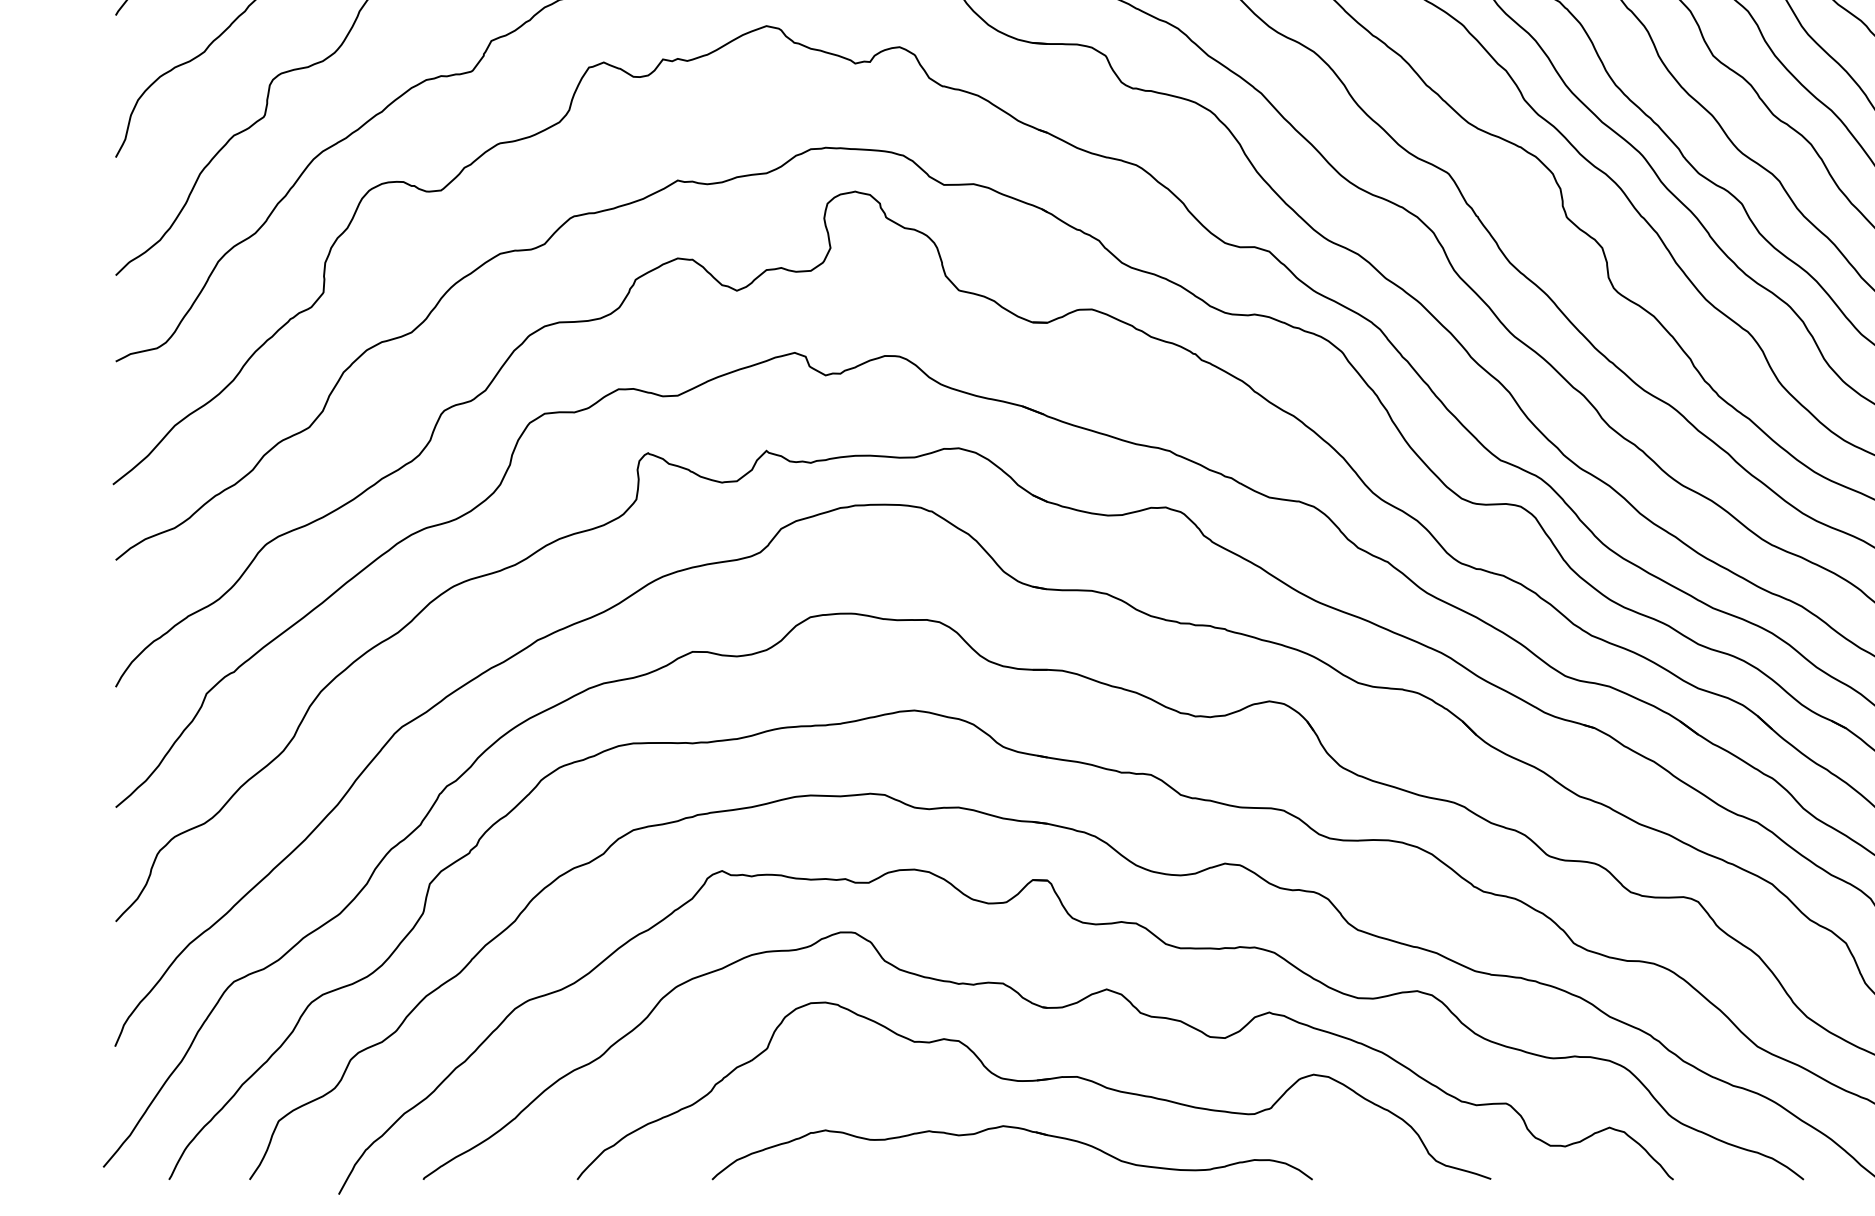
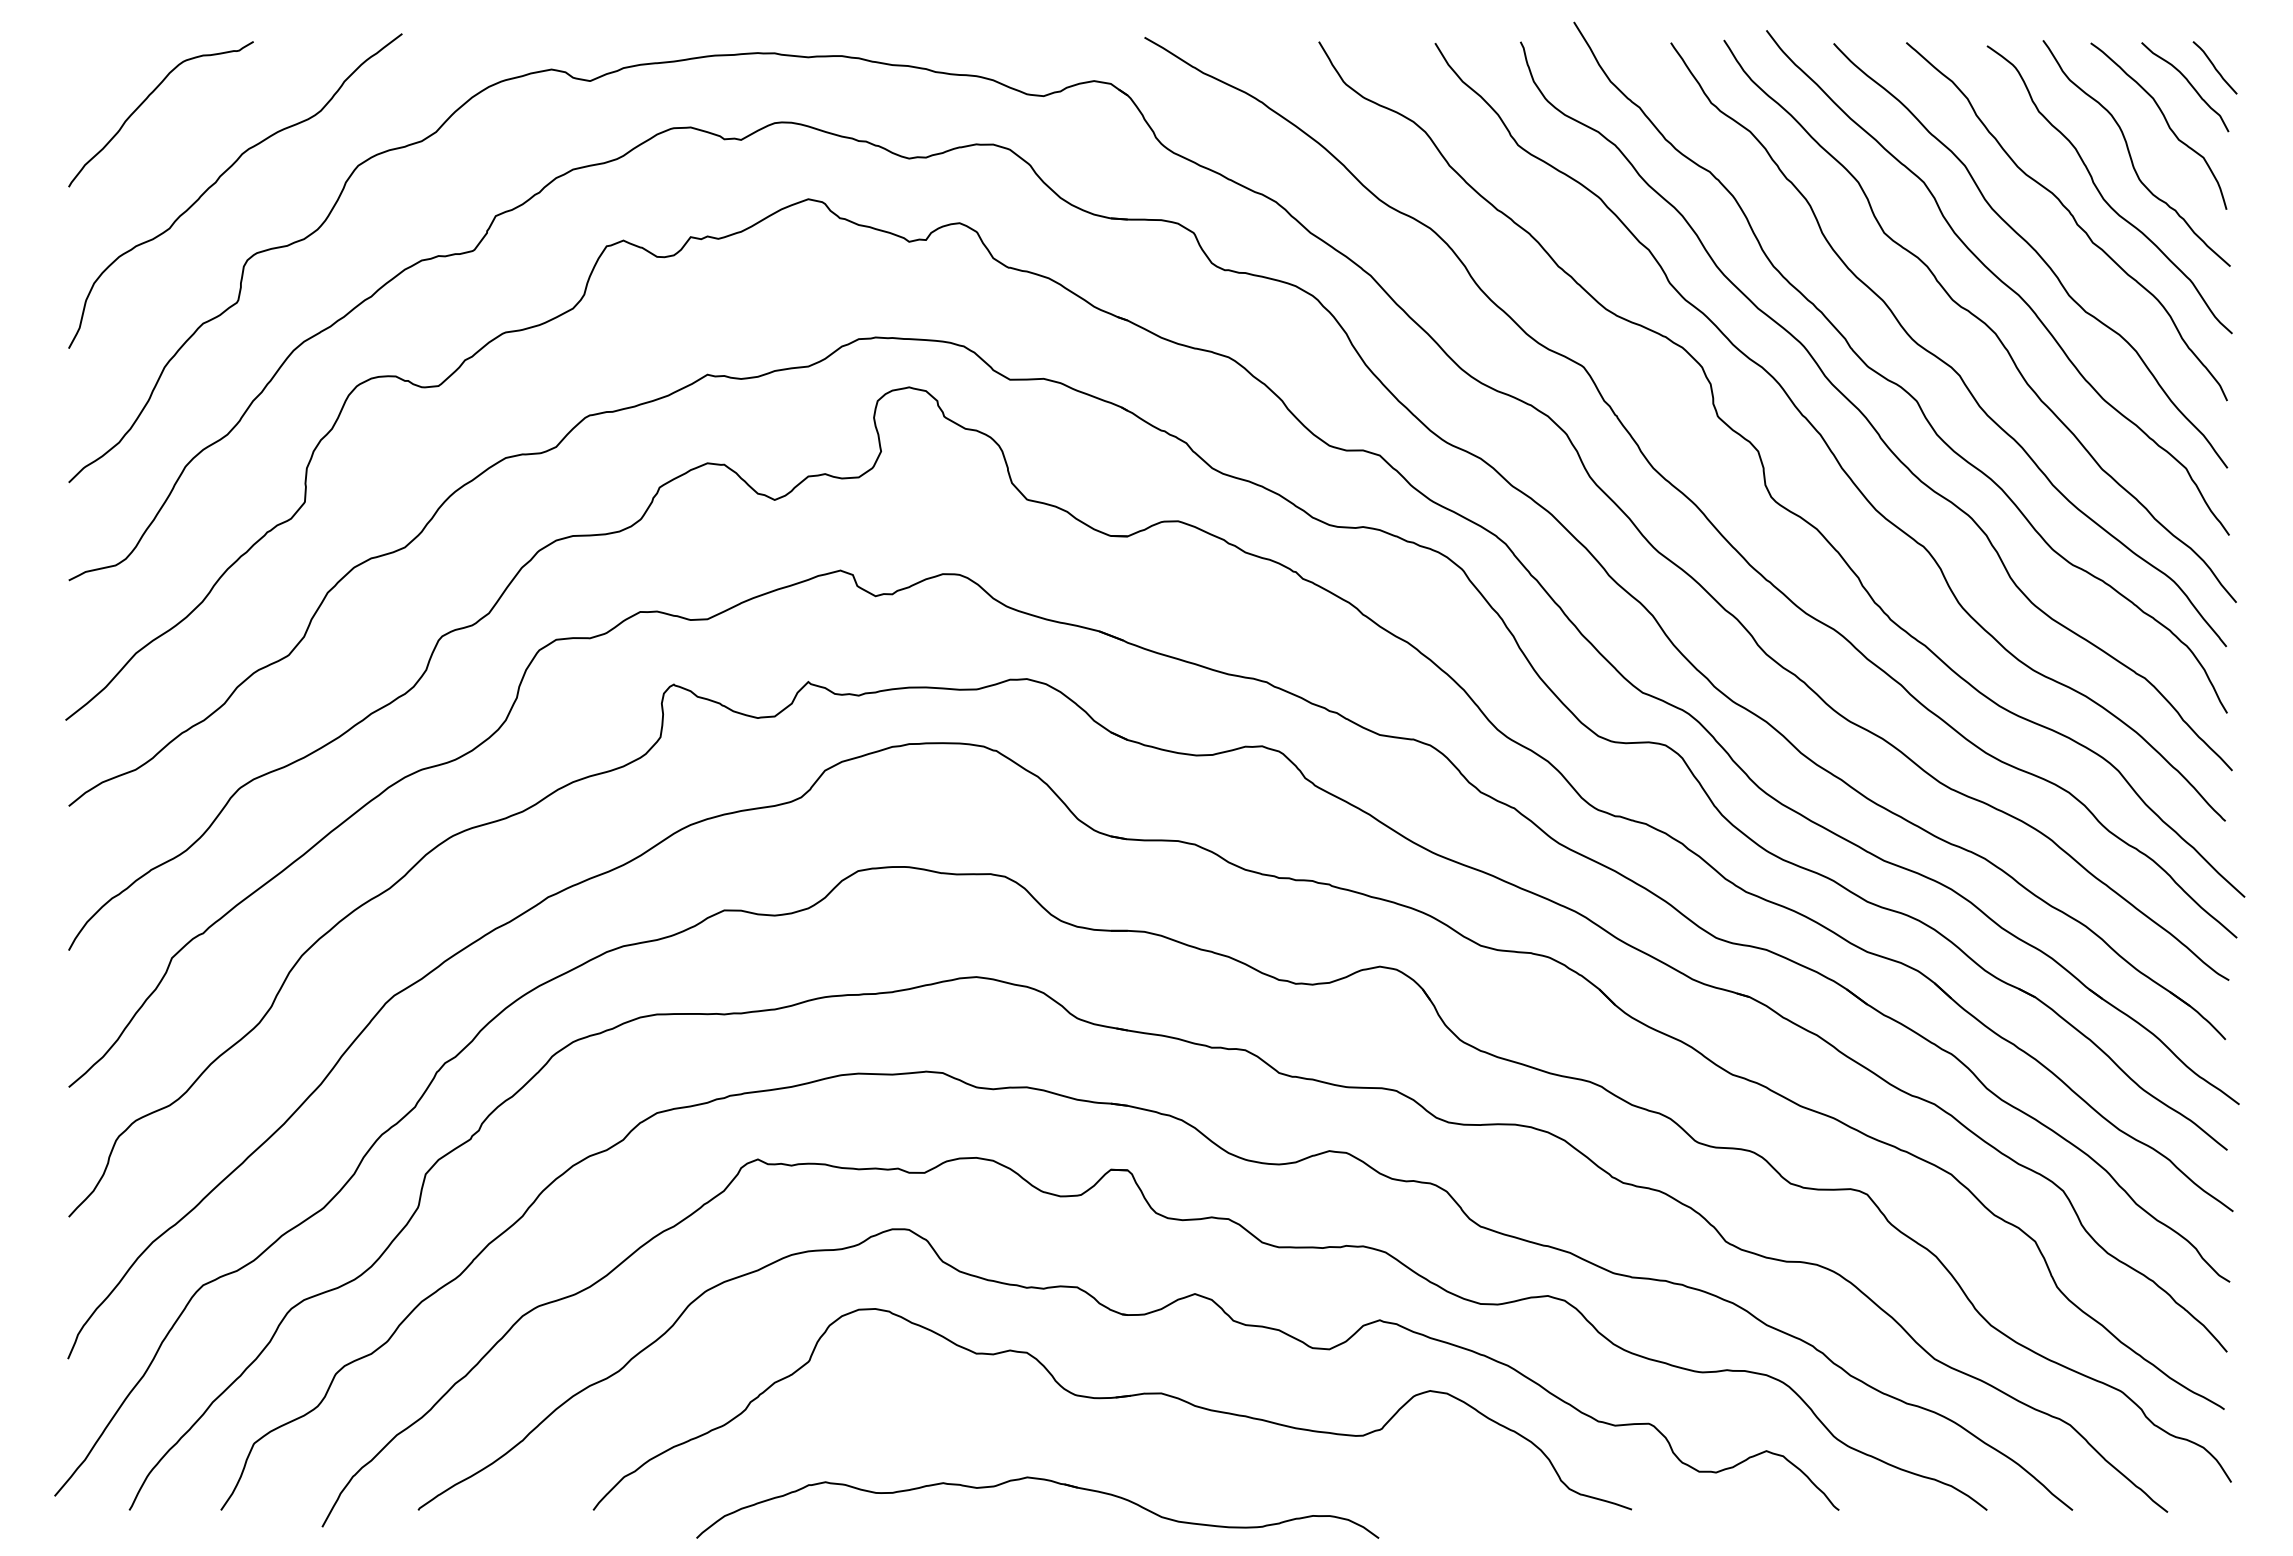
part: (1015, 1128) -> (1041, 1480), moved

